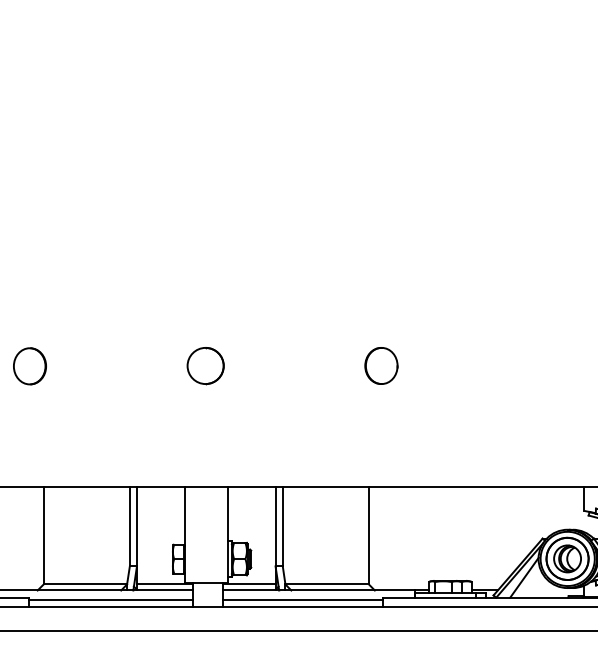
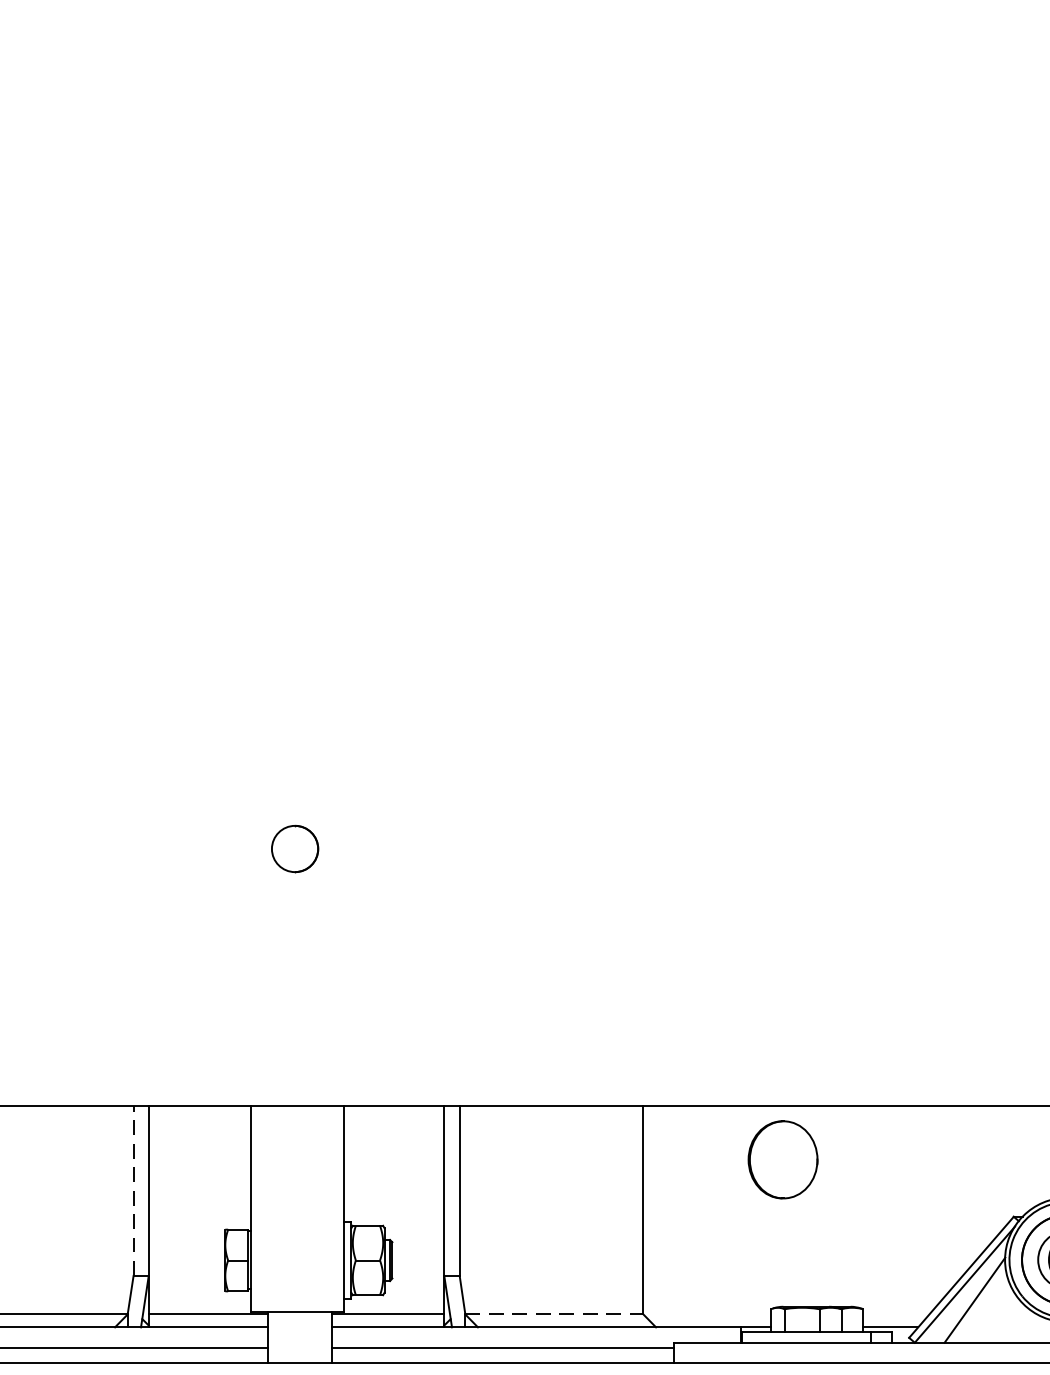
part: (381, 365) -> (783, 1158), moved
part: (205, 366) -> (294, 849), size x0.6
line: (129, 526) -> (132, 1190), solid -> dashed
line: (327, 584) -> (555, 1314), solid -> dashed

